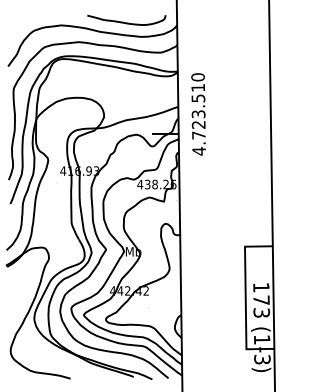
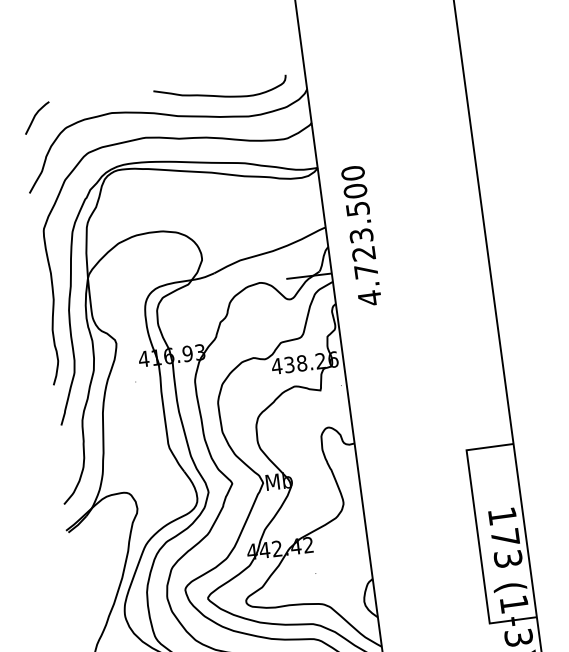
curve: (17, 22) -> (36, 117), added
text: (198, 87) -> (355, 190), 4.723.510 -> 4.723.500

